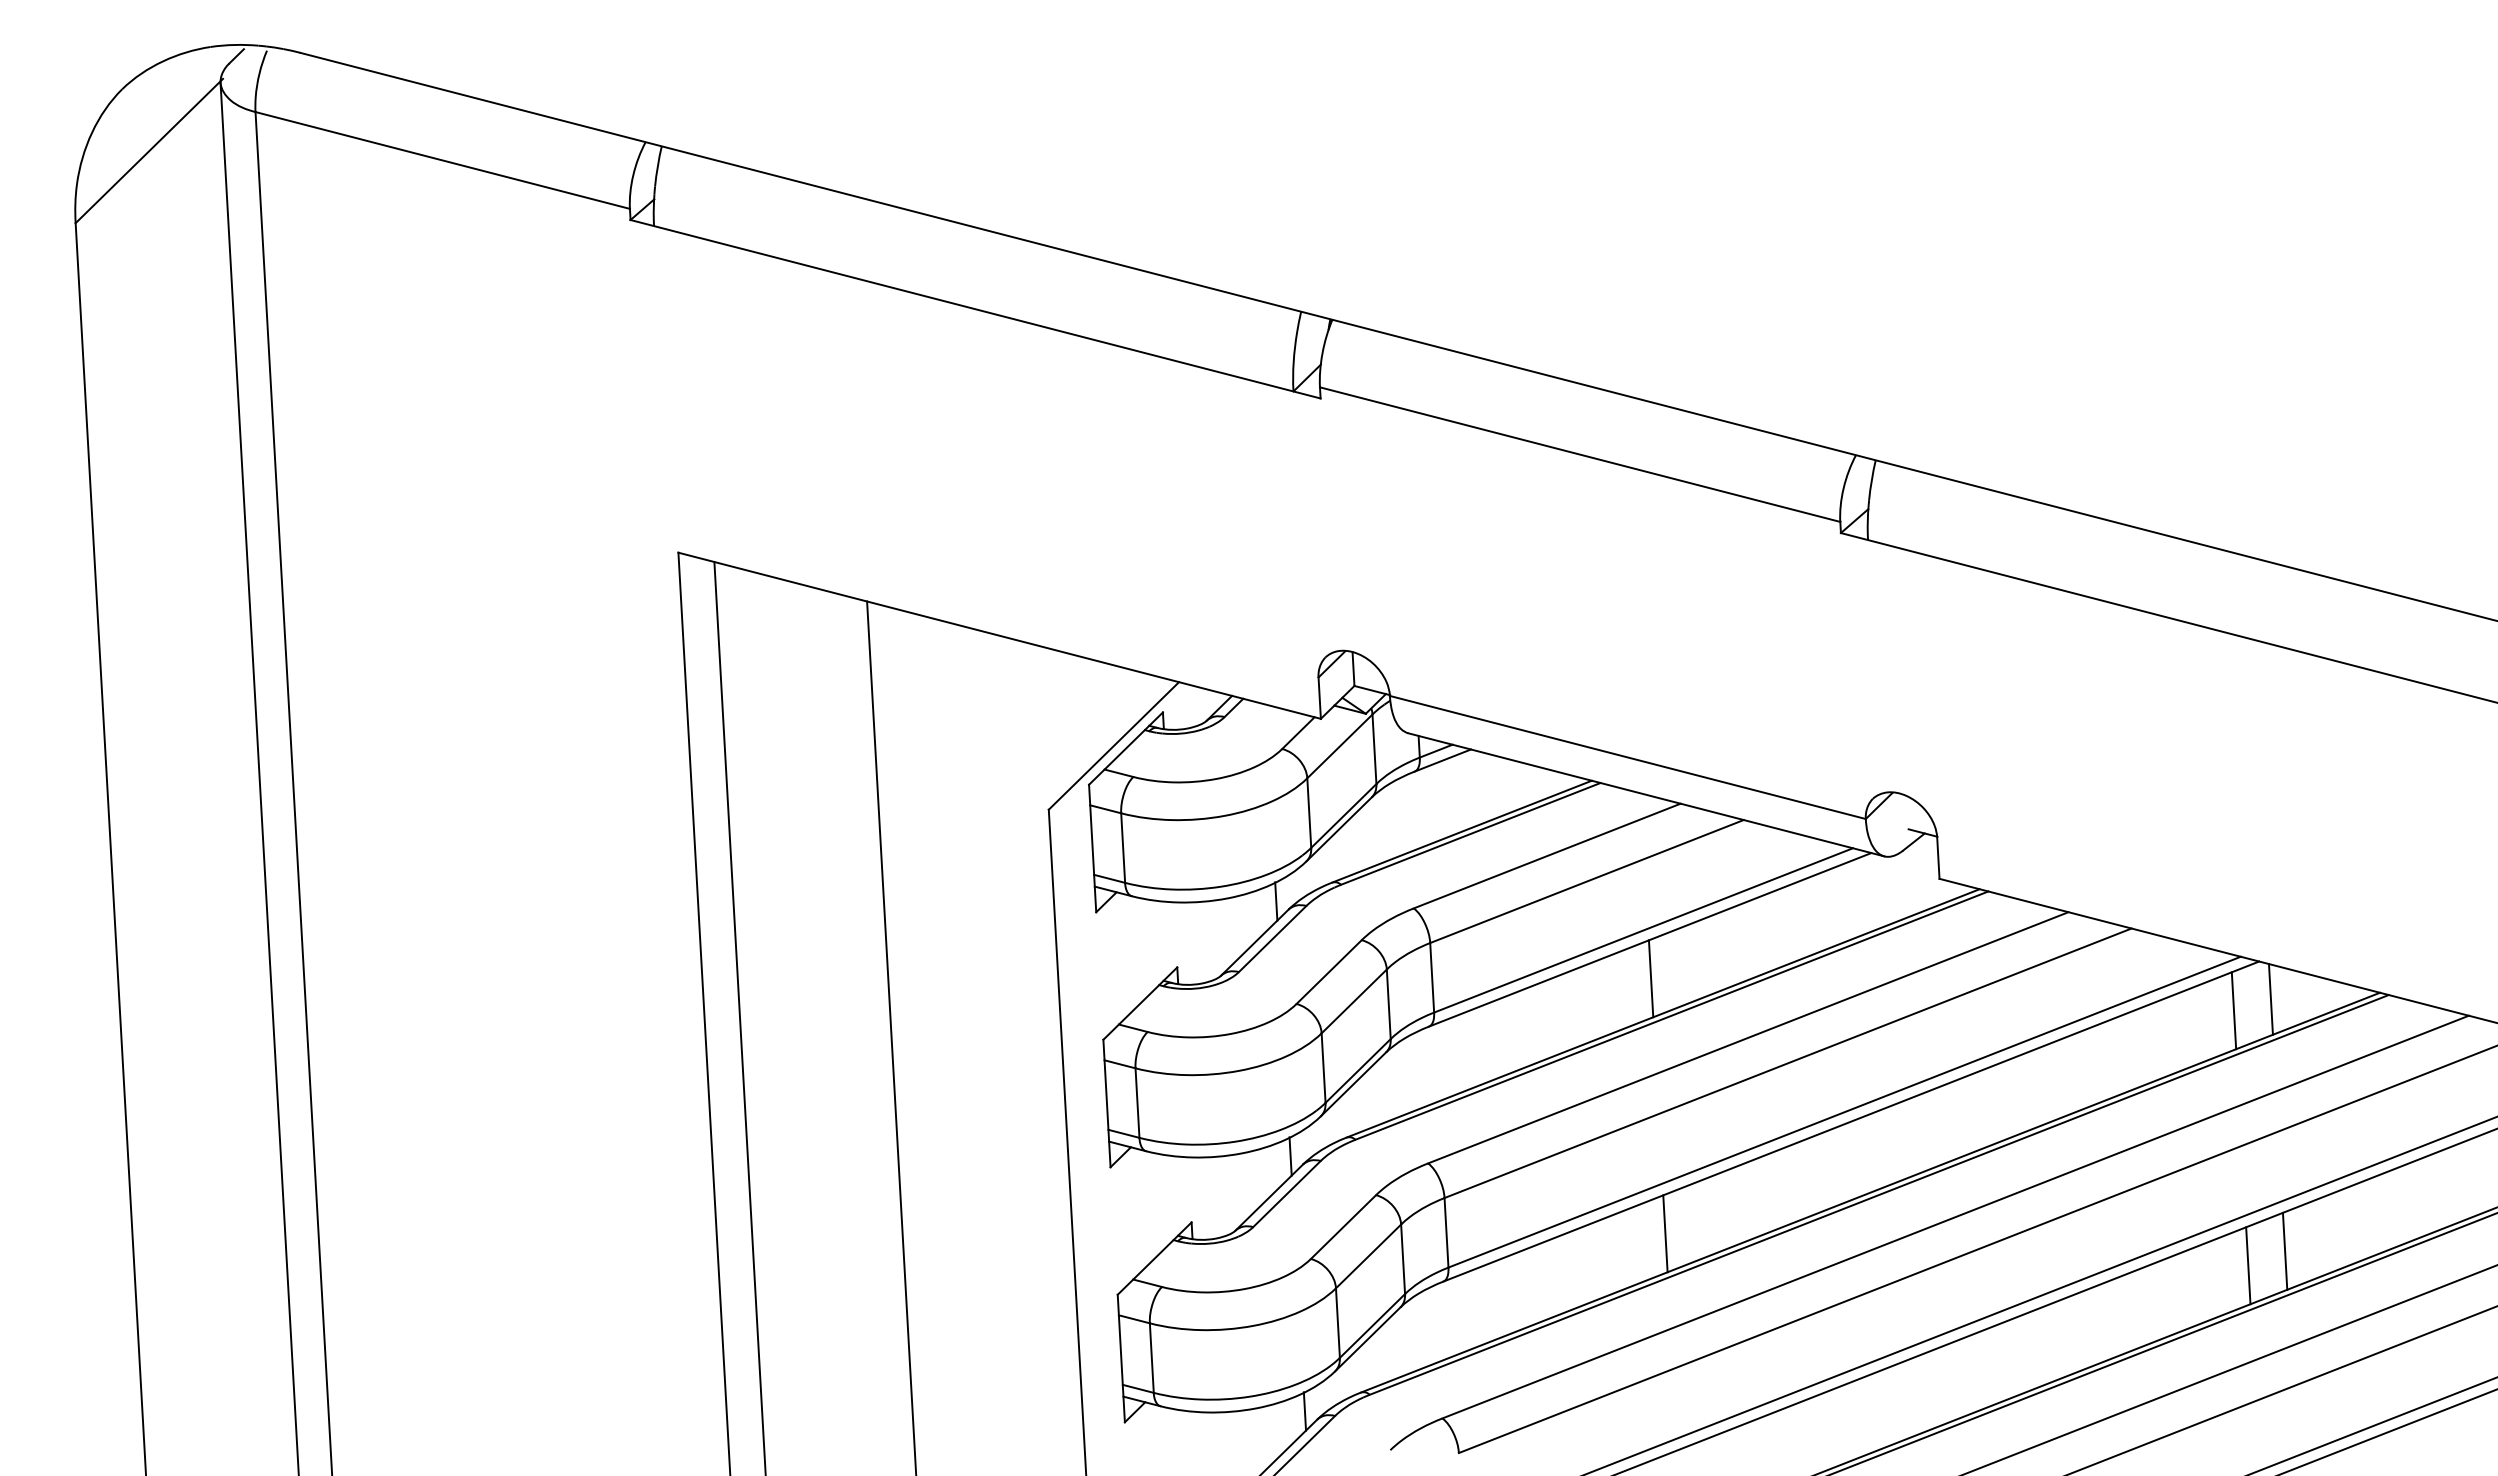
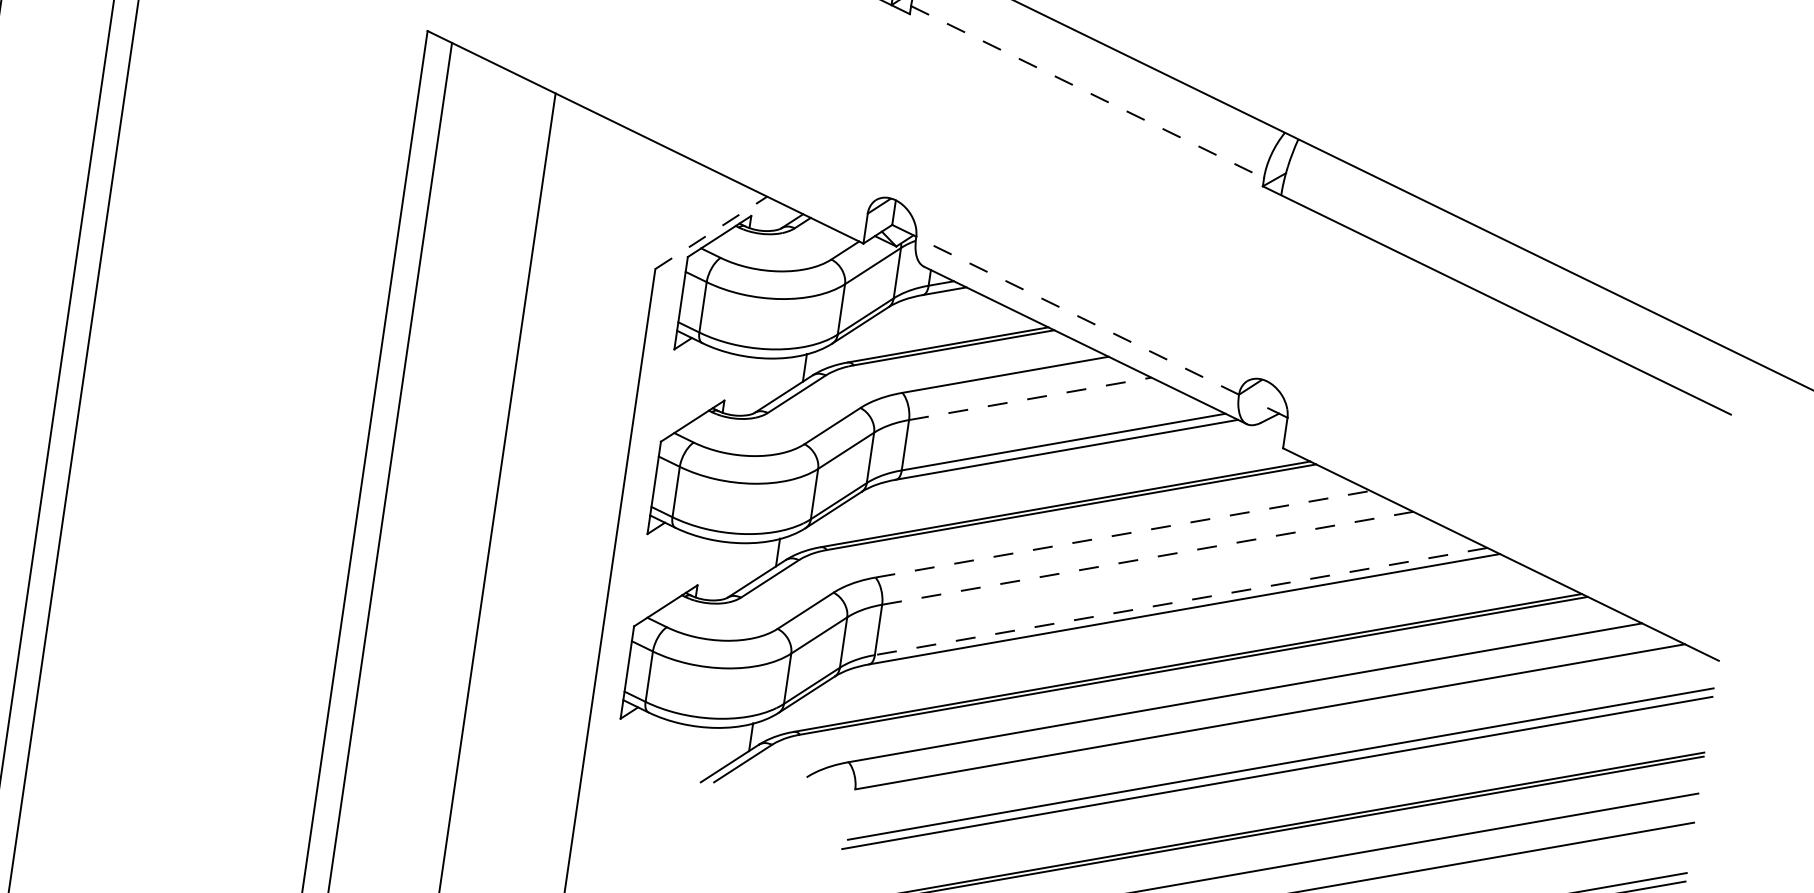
line: (1580, 454) -> (1087, 92), solid -> dashed
line: (1114, 745) -> (711, 232), solid -> dashed
line: (1627, 757) -> (1077, 315), solid -> dashed
line: (1587, 881) -> (1030, 398), solid -> dashed
line: (1650, 978) -> (1061, 477), removed
line: (2270, 999) -> (1502, 582), removed
line: (2233, 1010) -> (1474, 585), removed
line: (1748, 1037) -> (1123, 534), solid -> dashed
line: (1788, 1063) -> (1148, 558), solid -> dashed
line: (1844, 1112) -> (1181, 601), solid -> dashed
line: (1665, 1233) -> (1035, 662), removed
line: (2284, 1250) -> (1475, 764), removed
line: (2248, 1265) -> (1448, 770), removed

